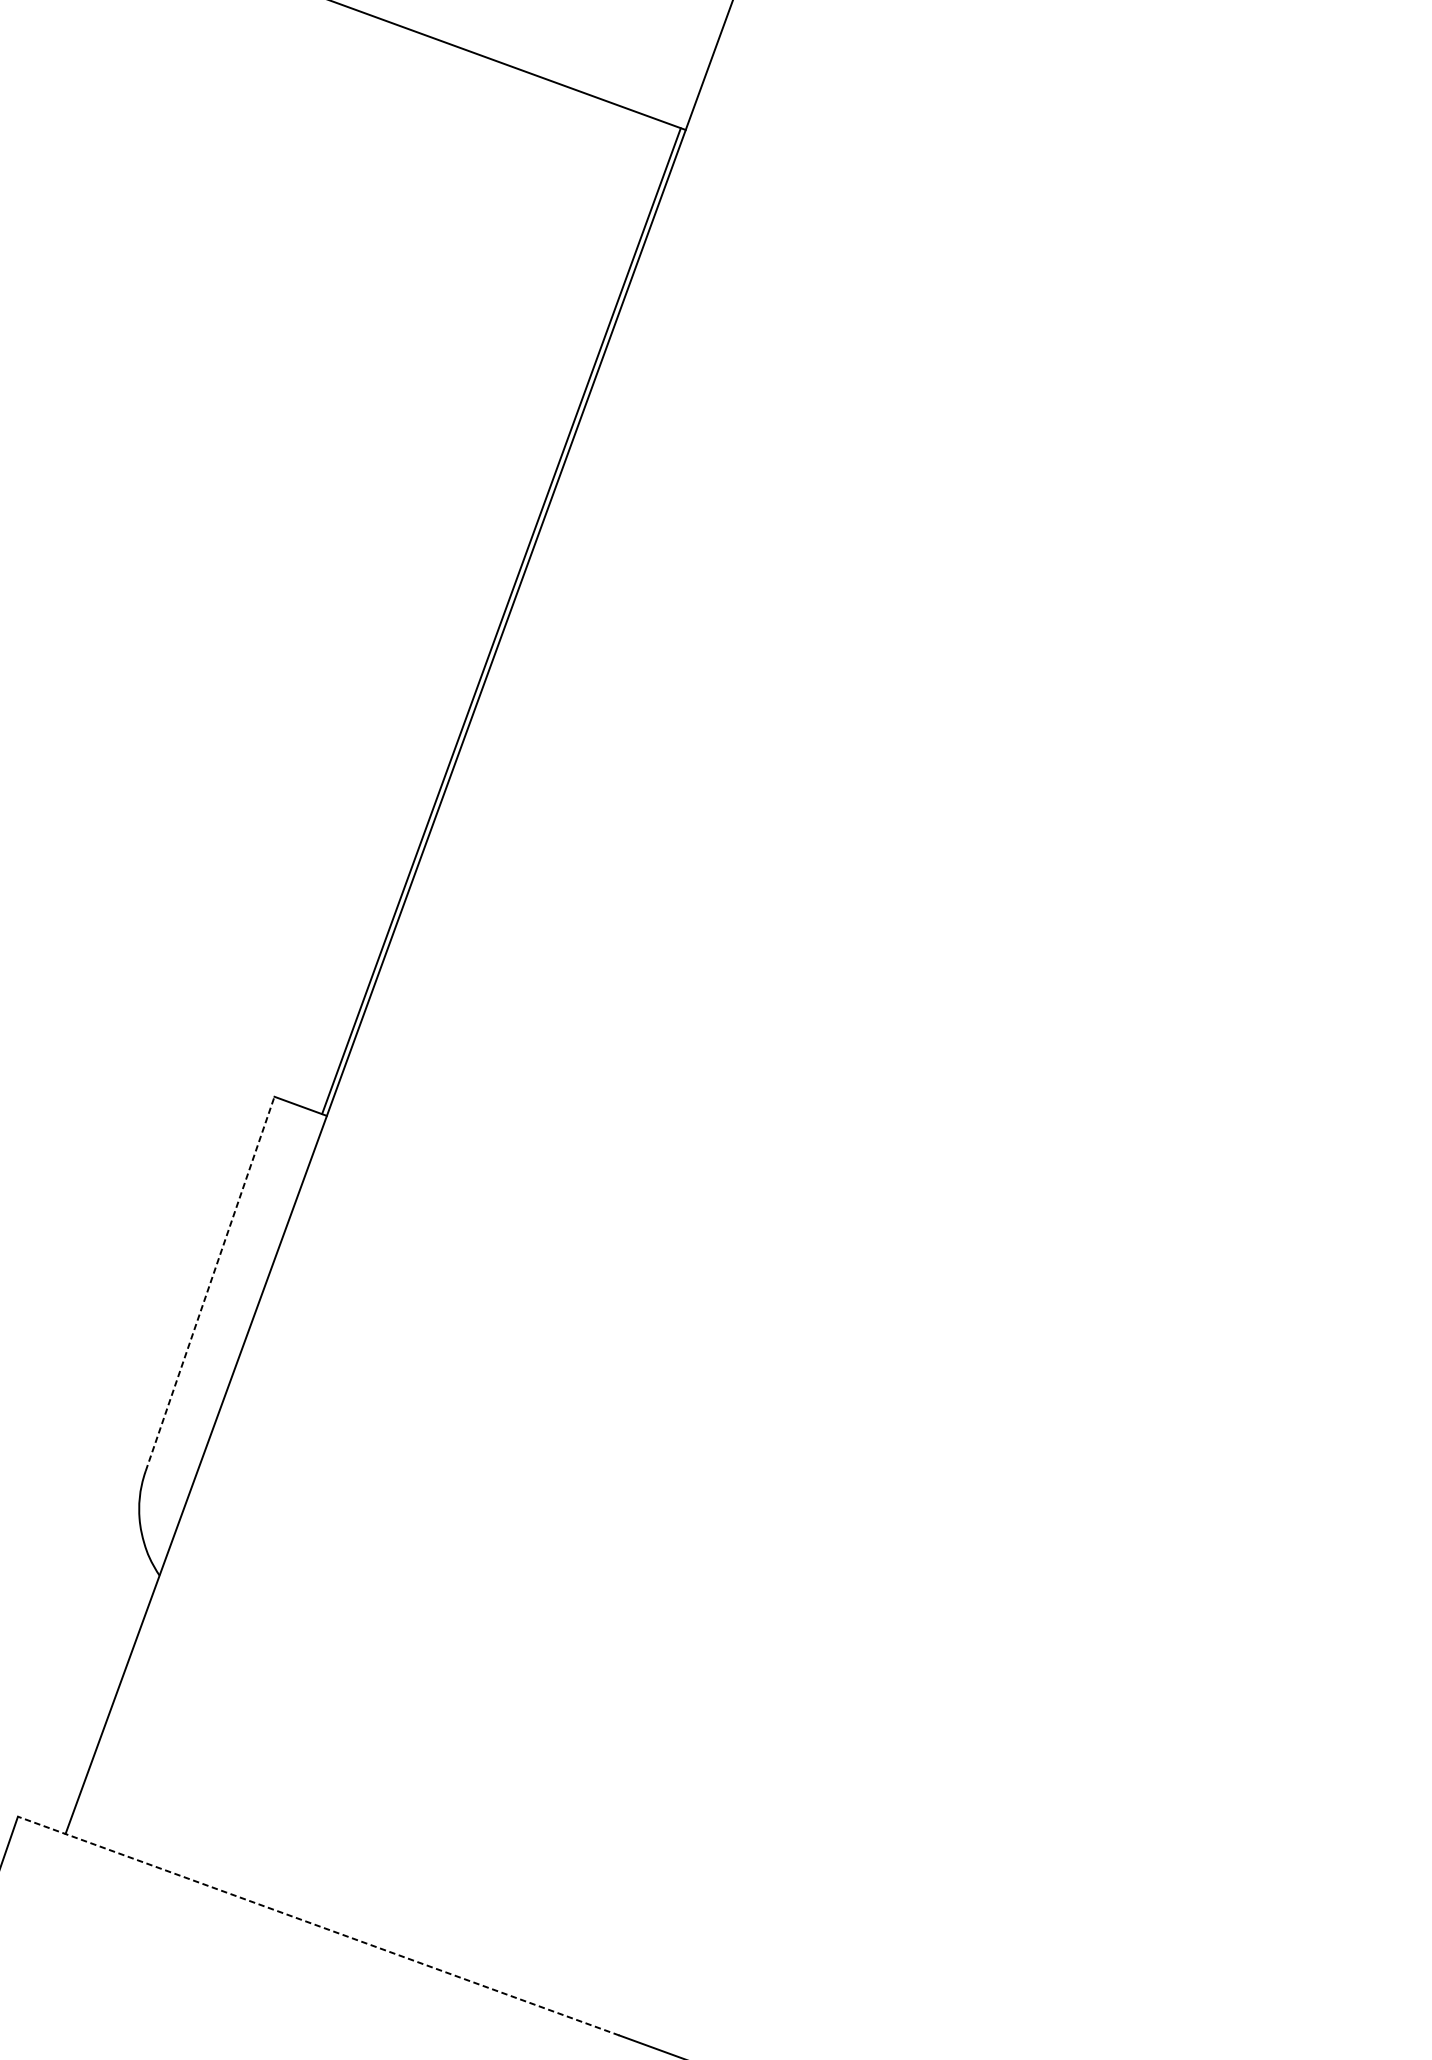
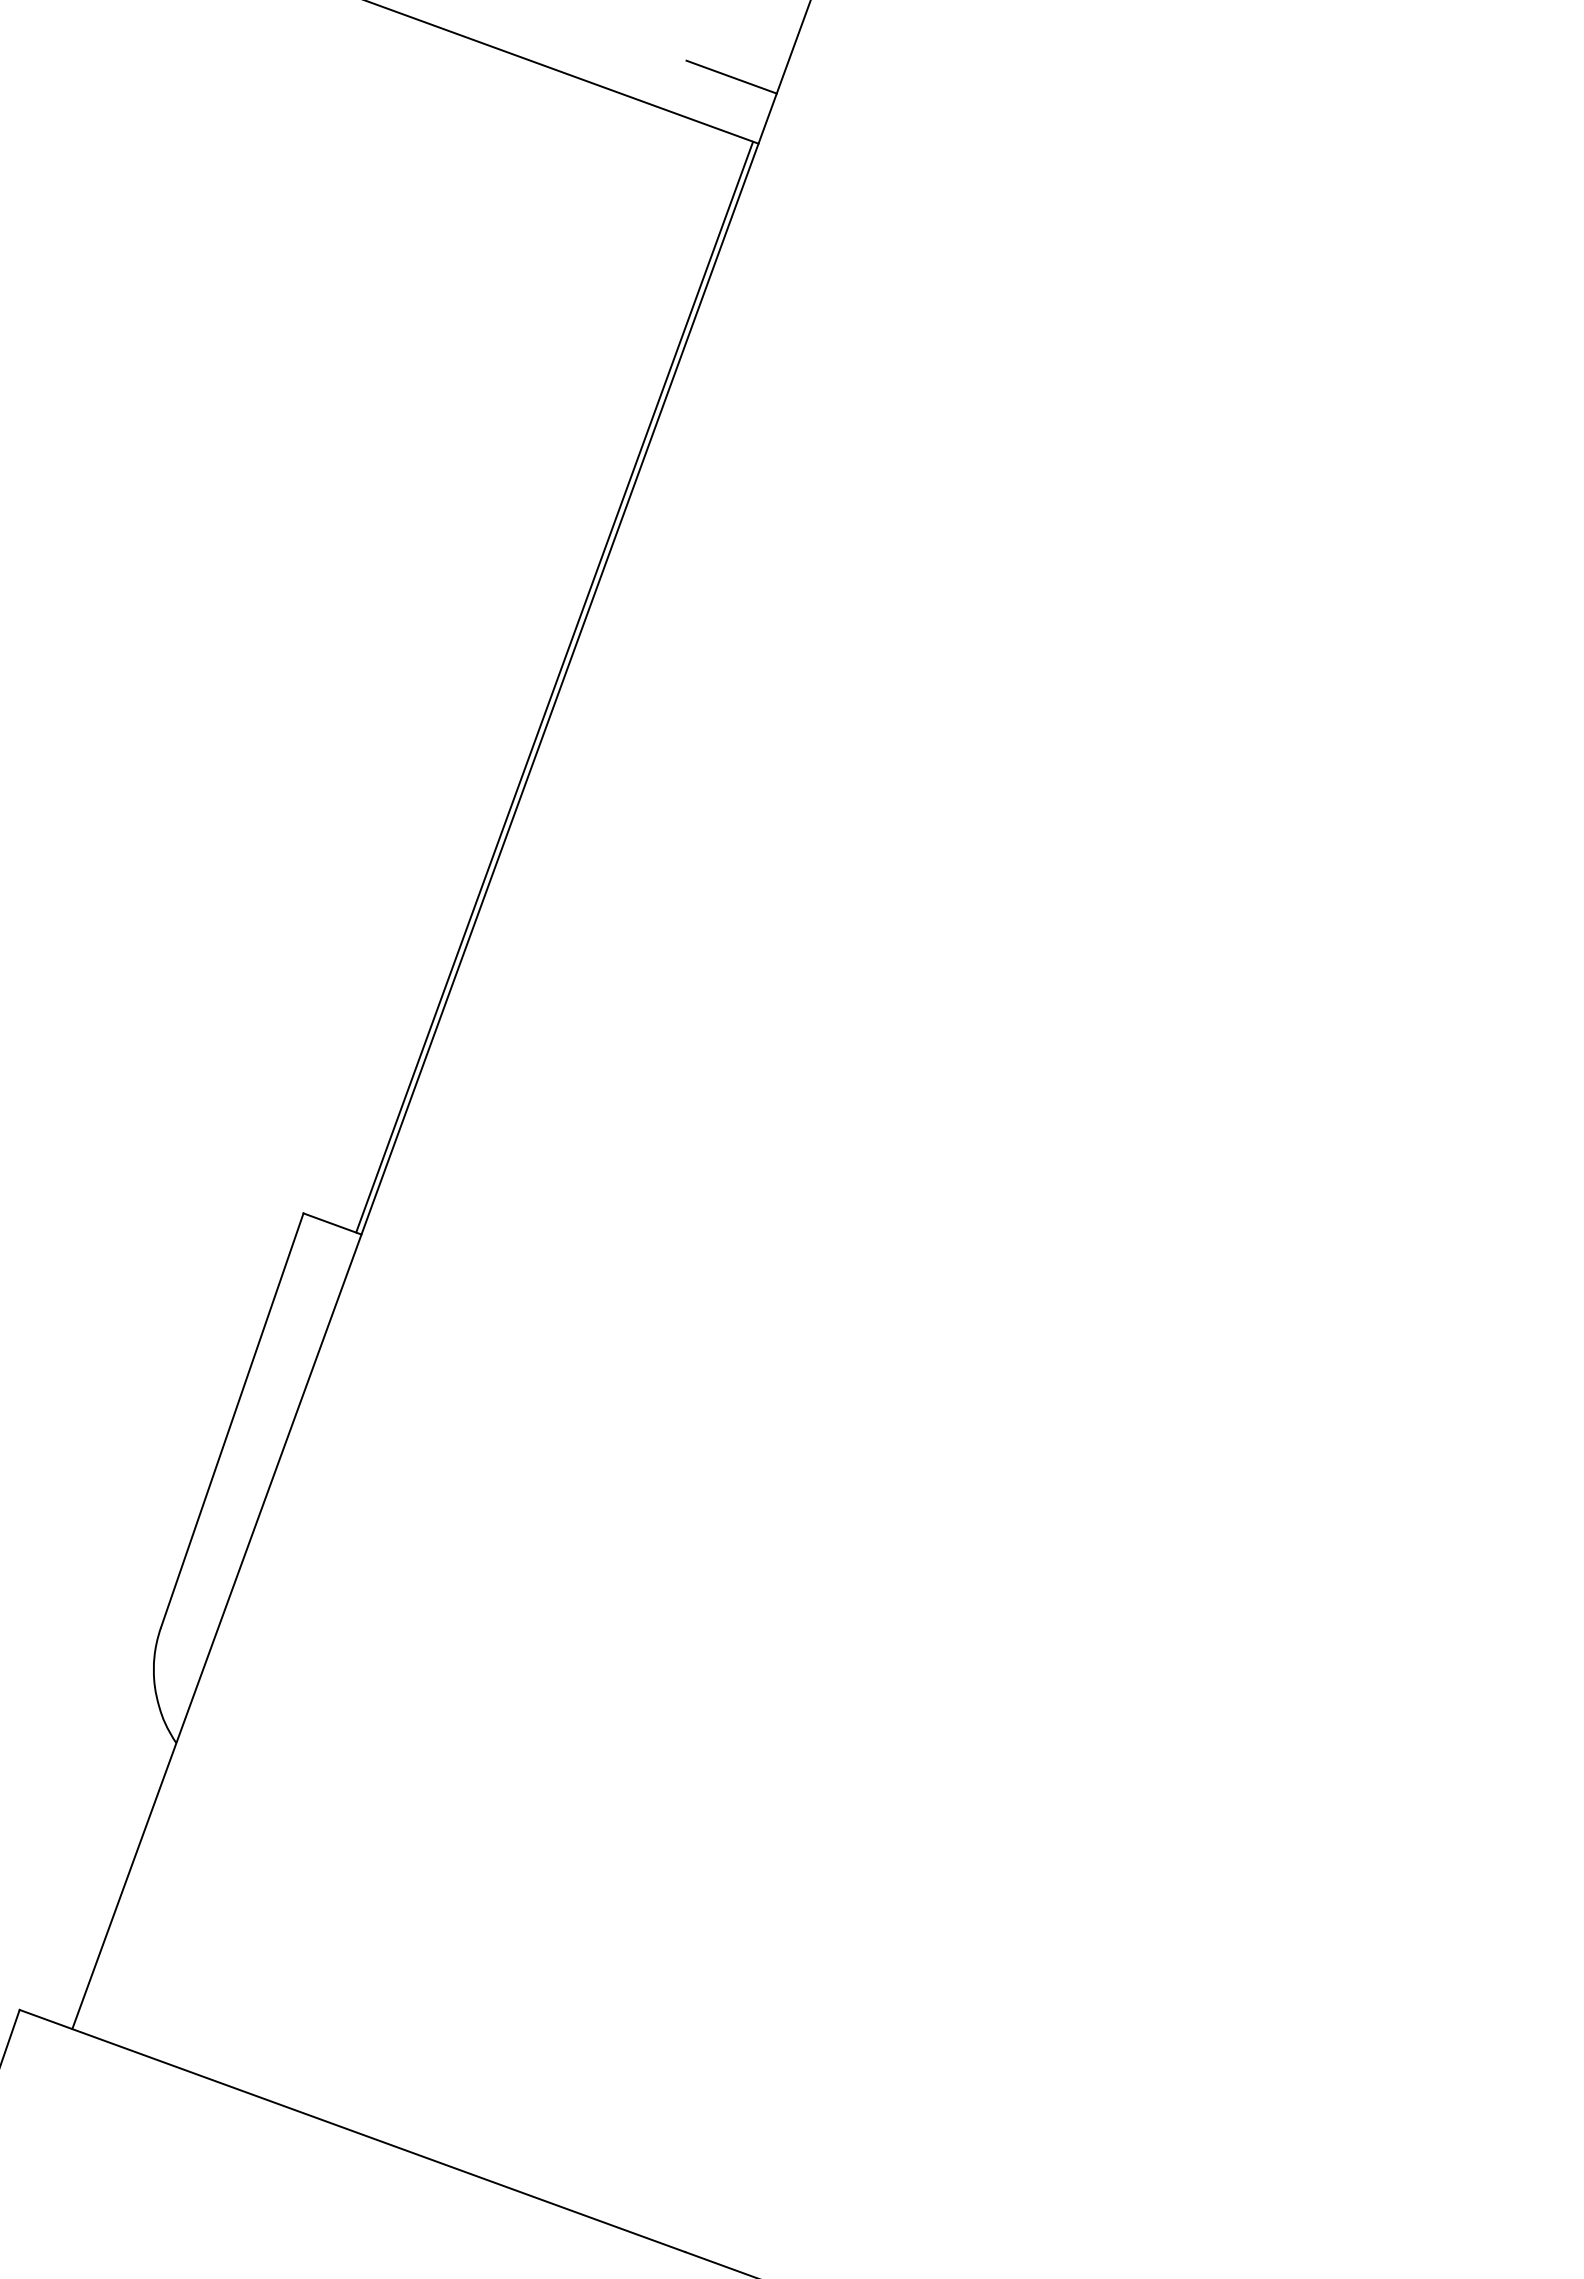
line: (661, 69) -> (731, 76), added
line: (210, 1283) -> (232, 1420), dashed -> solid
line: (317, 1925) -> (351, 2130), dashed -> solid

